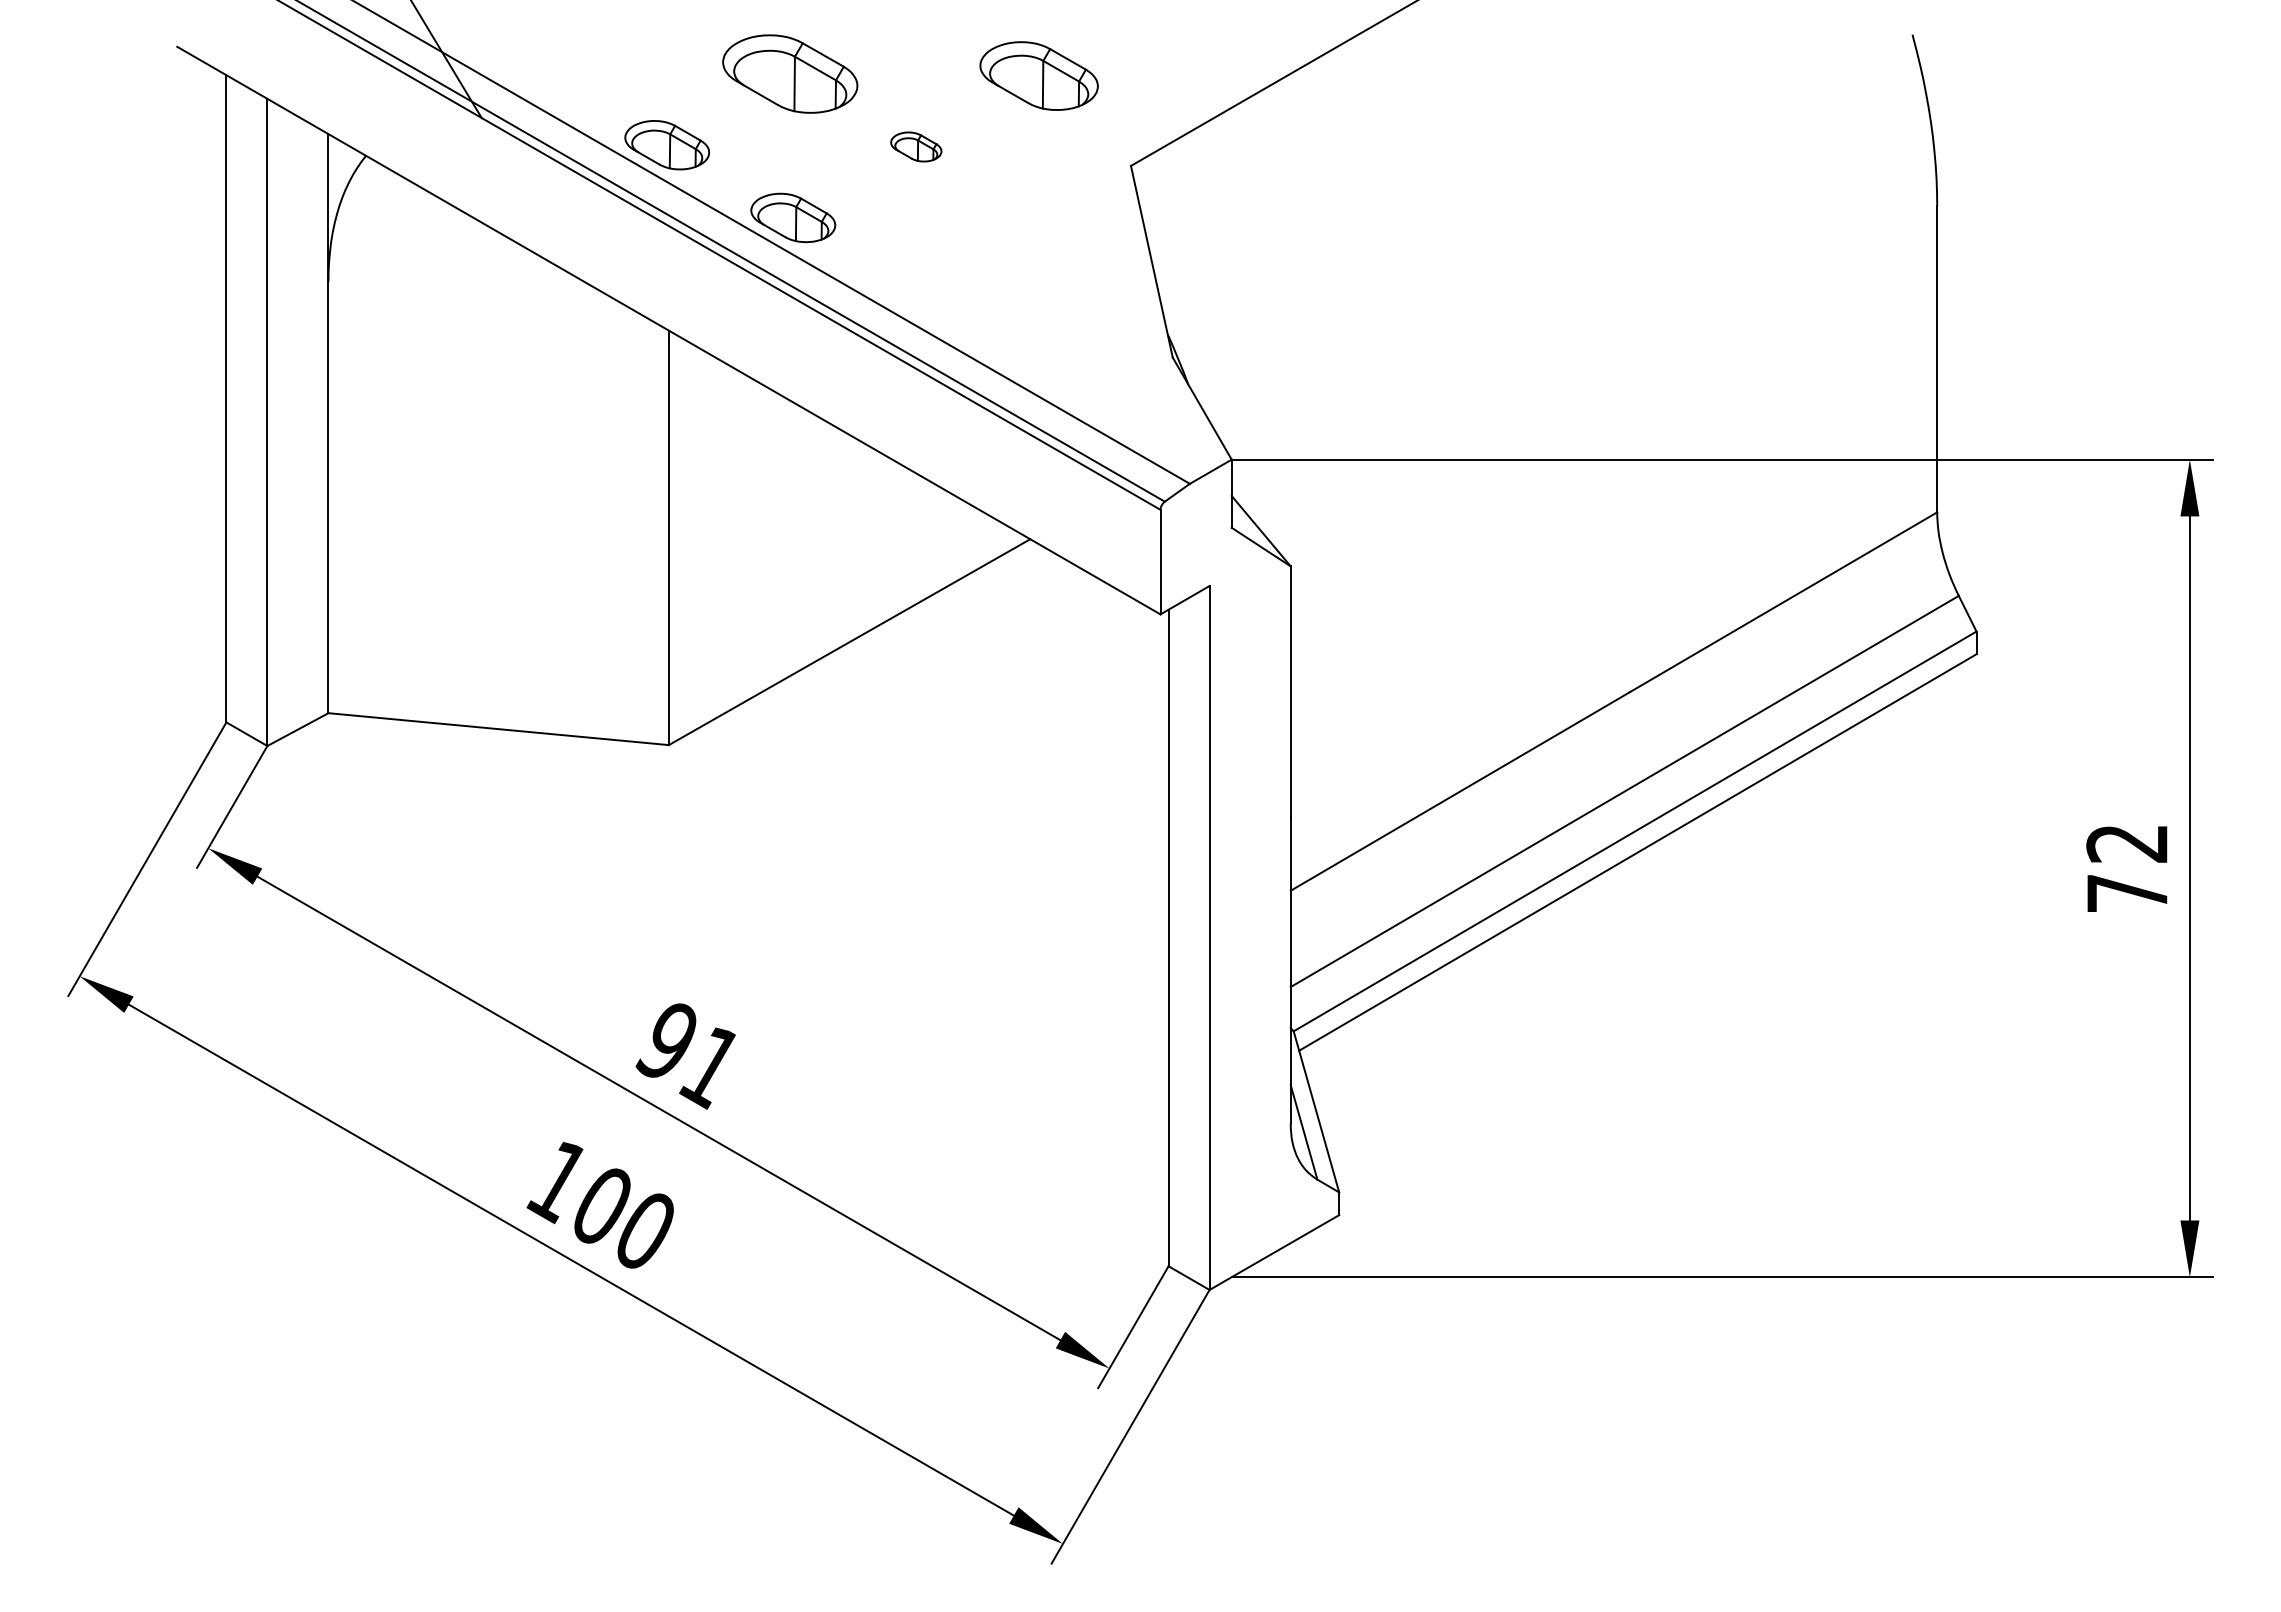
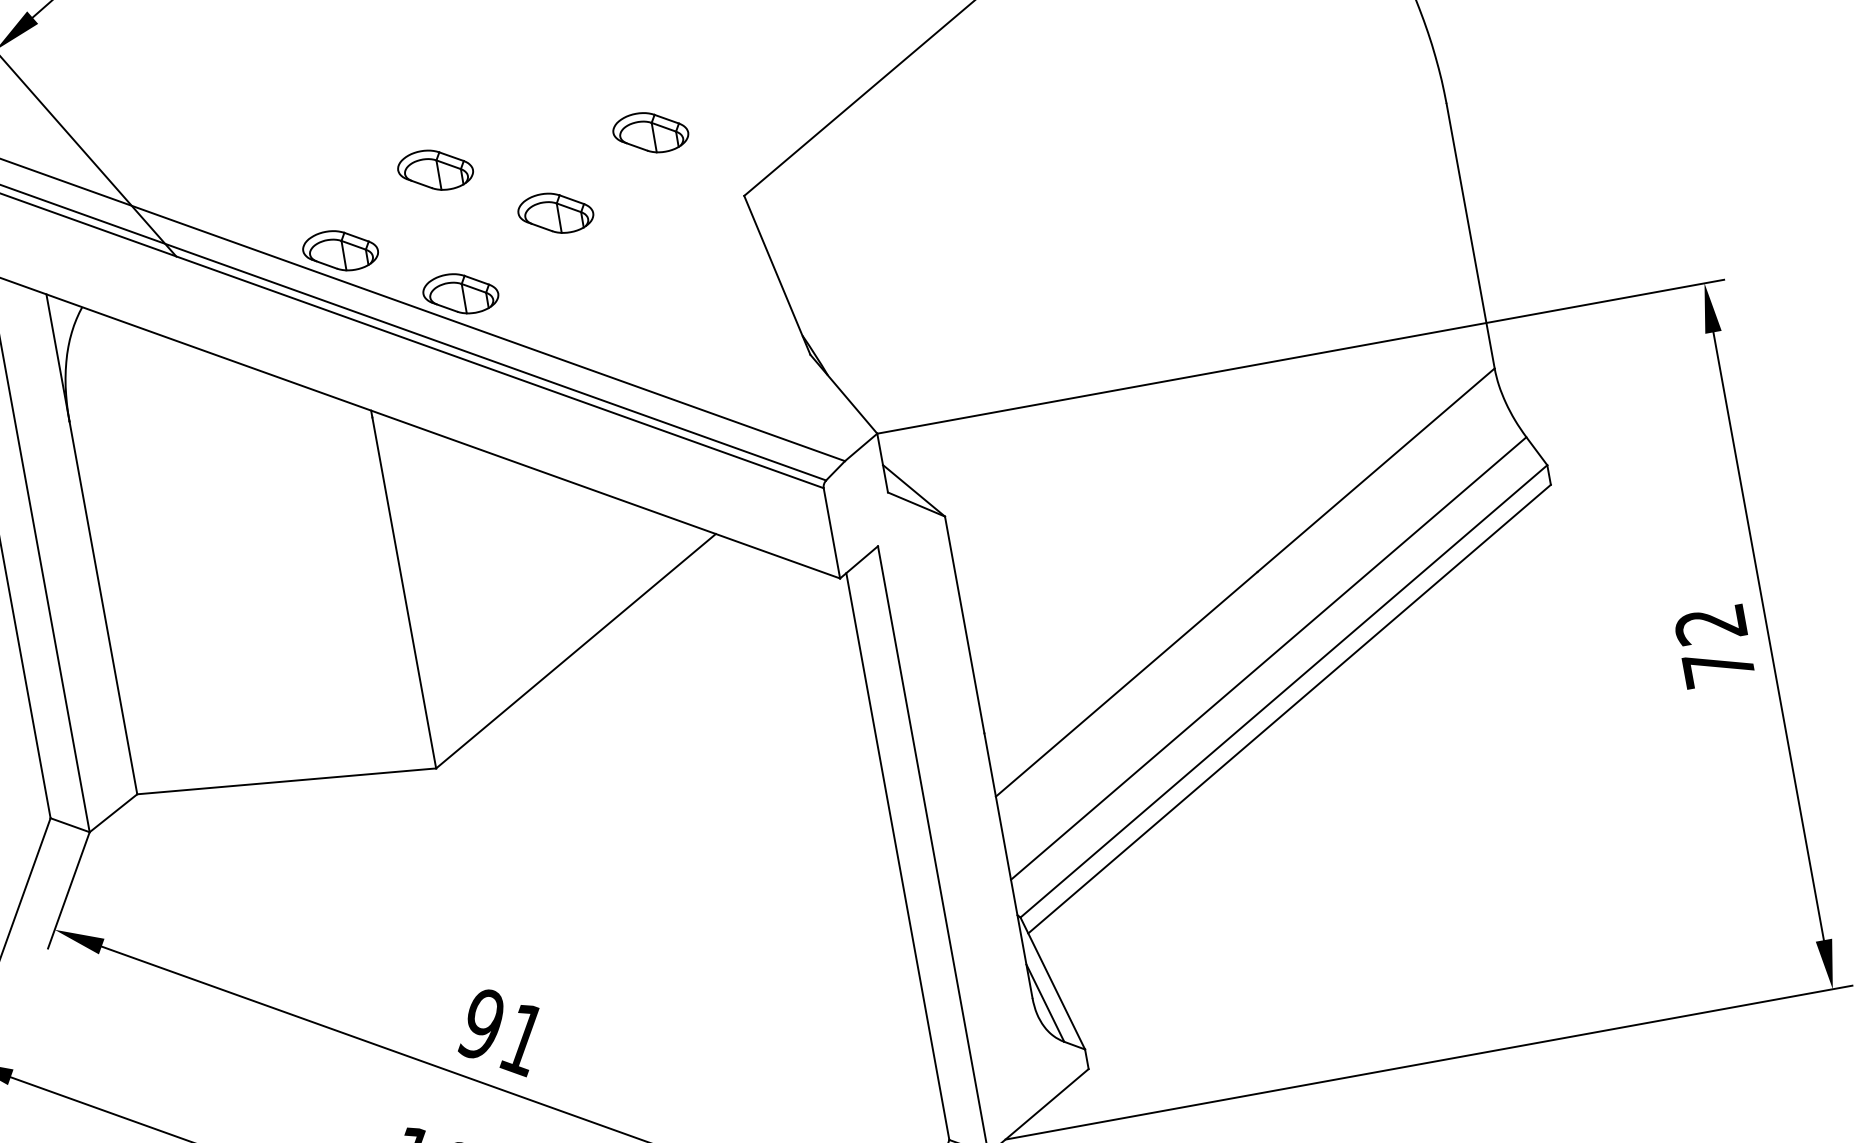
part: (789, 74) -> (435, 170), size x0.62
part: (1038, 75) -> (650, 132), size x0.71
part: (916, 146) -> (556, 212), size x1.67

